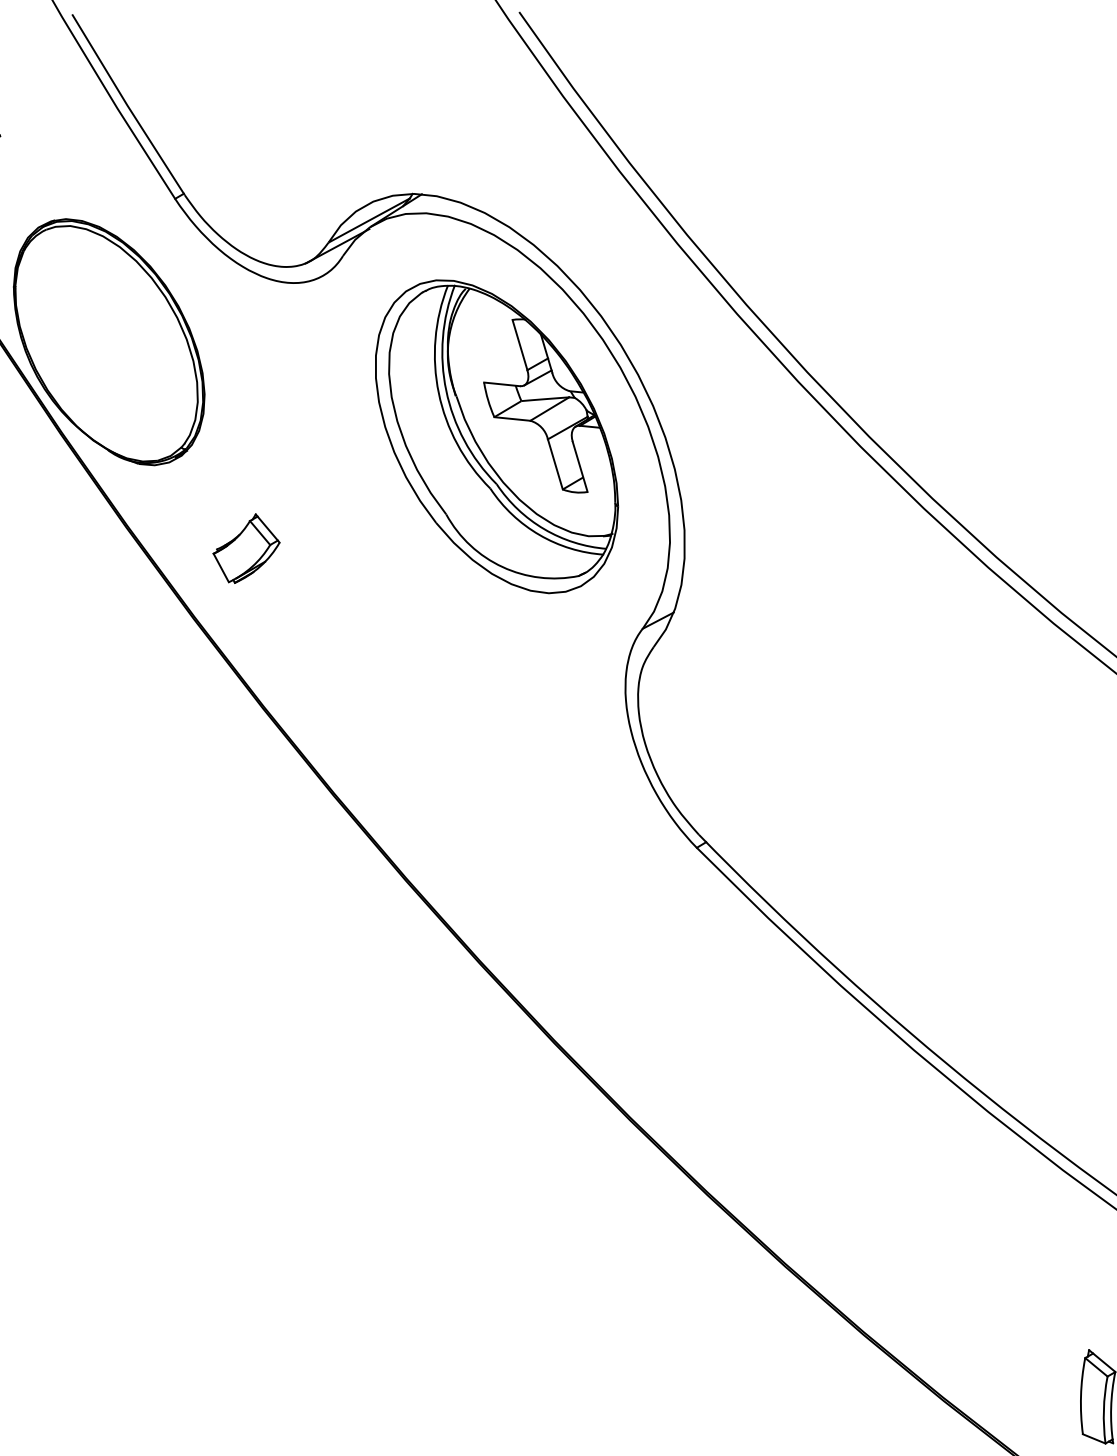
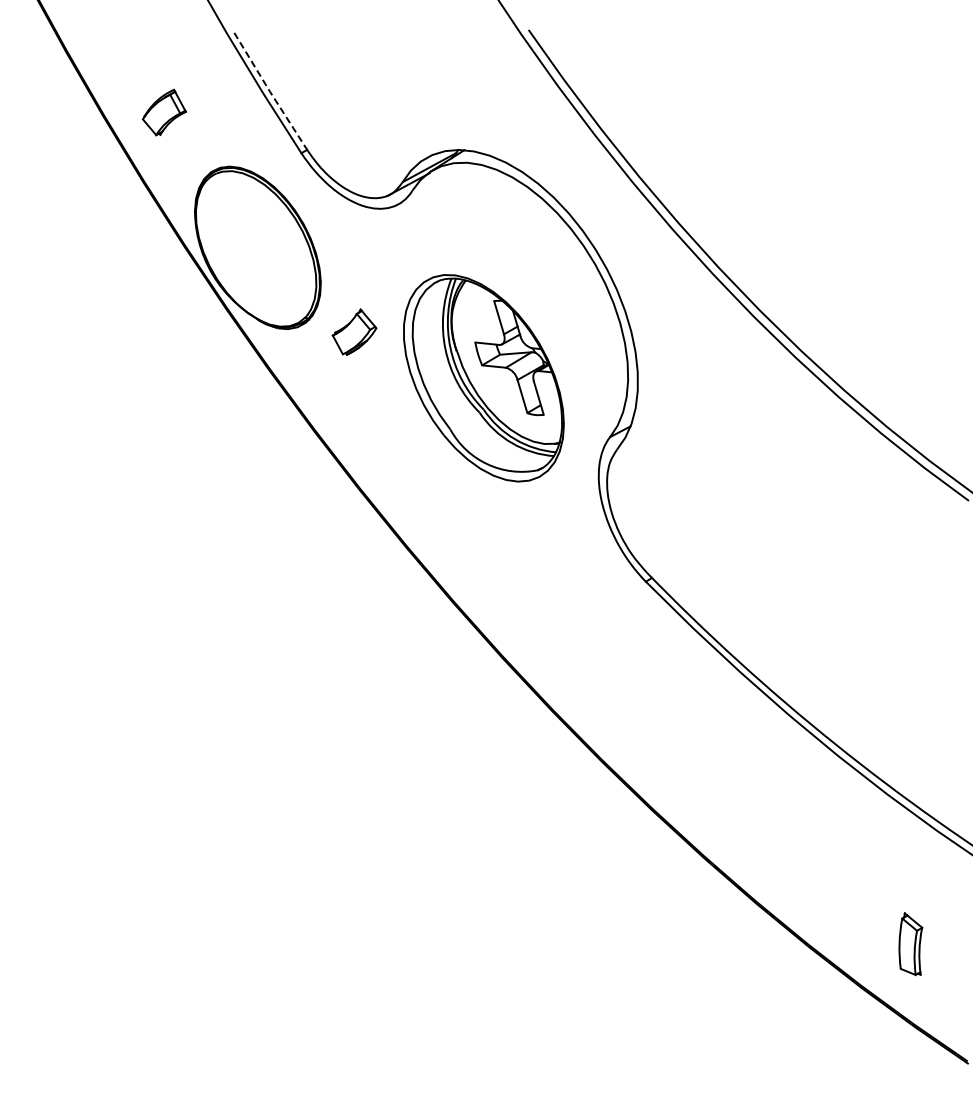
line: (126, 105) -> (269, 91), solid -> dashed
part: (496, 437) -> (483, 378), moved
part: (246, 547) -> (354, 331), moved

